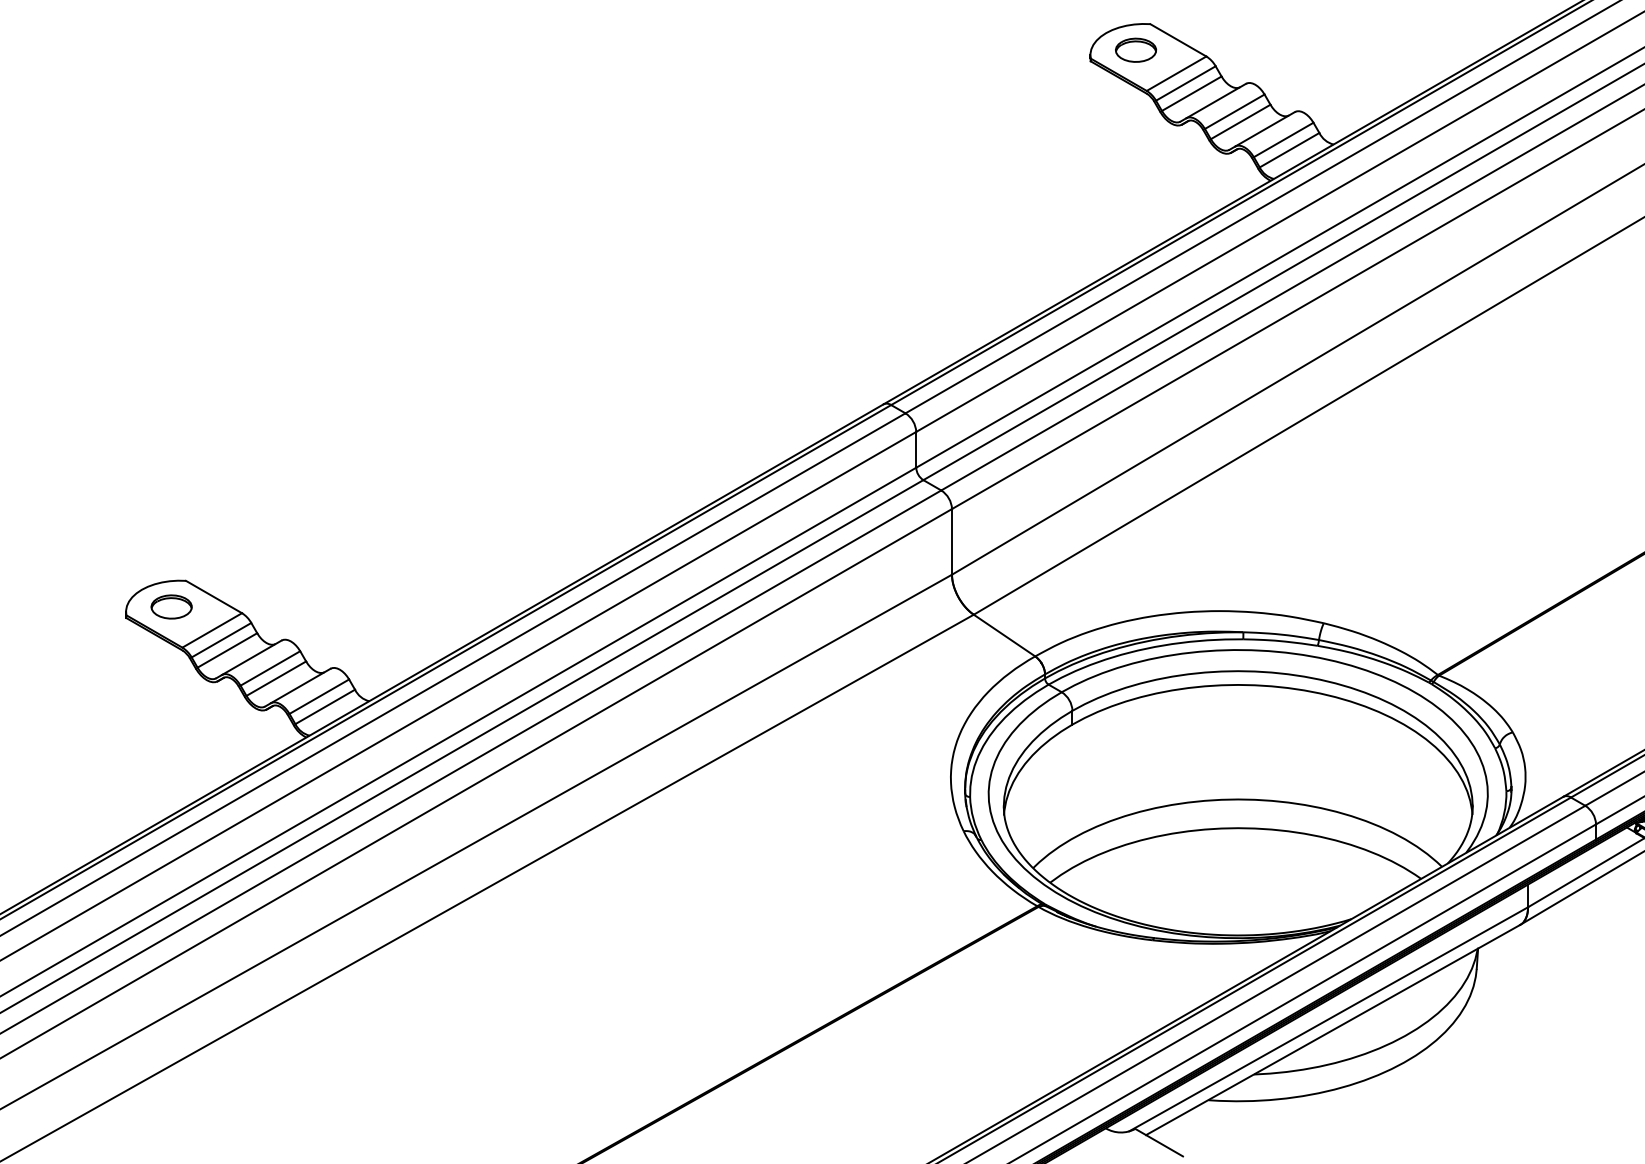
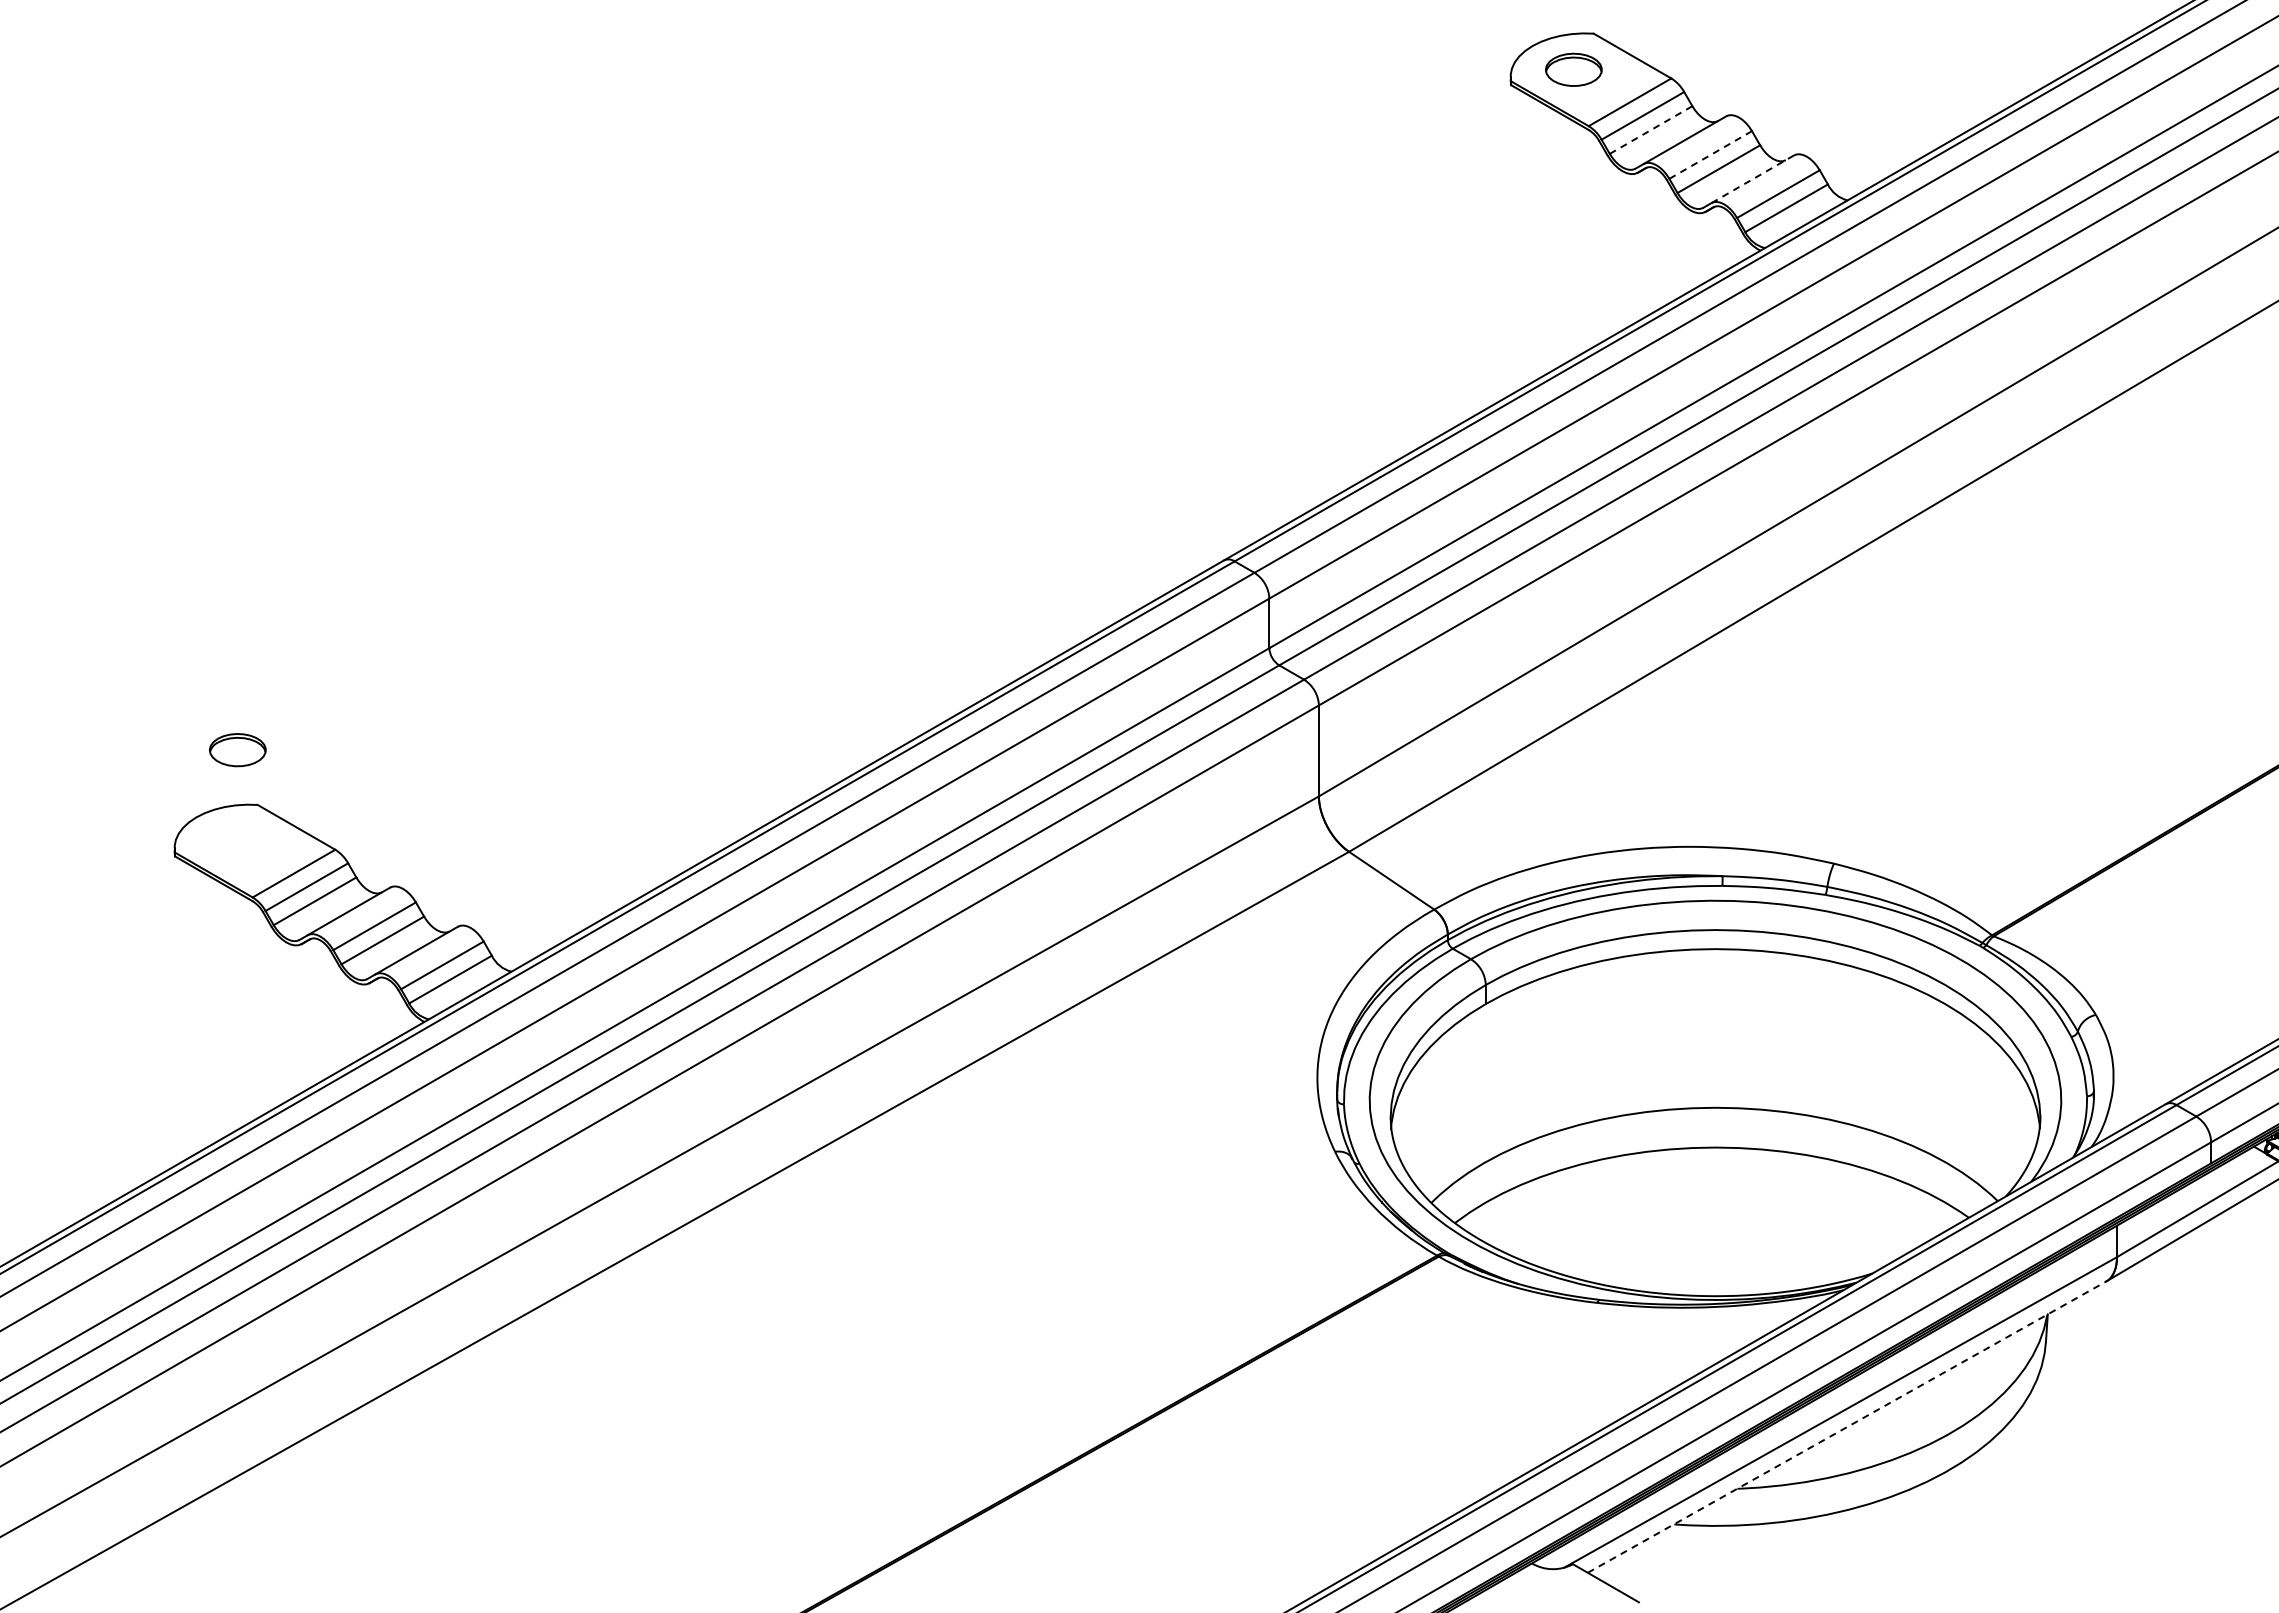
line: (1192, 94) -> (1651, 130), solid -> dashed
line: (1234, 112) -> (1710, 155), solid -> dashed
line: (1264, 129) -> (1752, 179), solid -> dashed
part: (171, 607) -> (237, 750), moved
line: (1333, 1030) -> (1847, 1427), solid -> dashed

